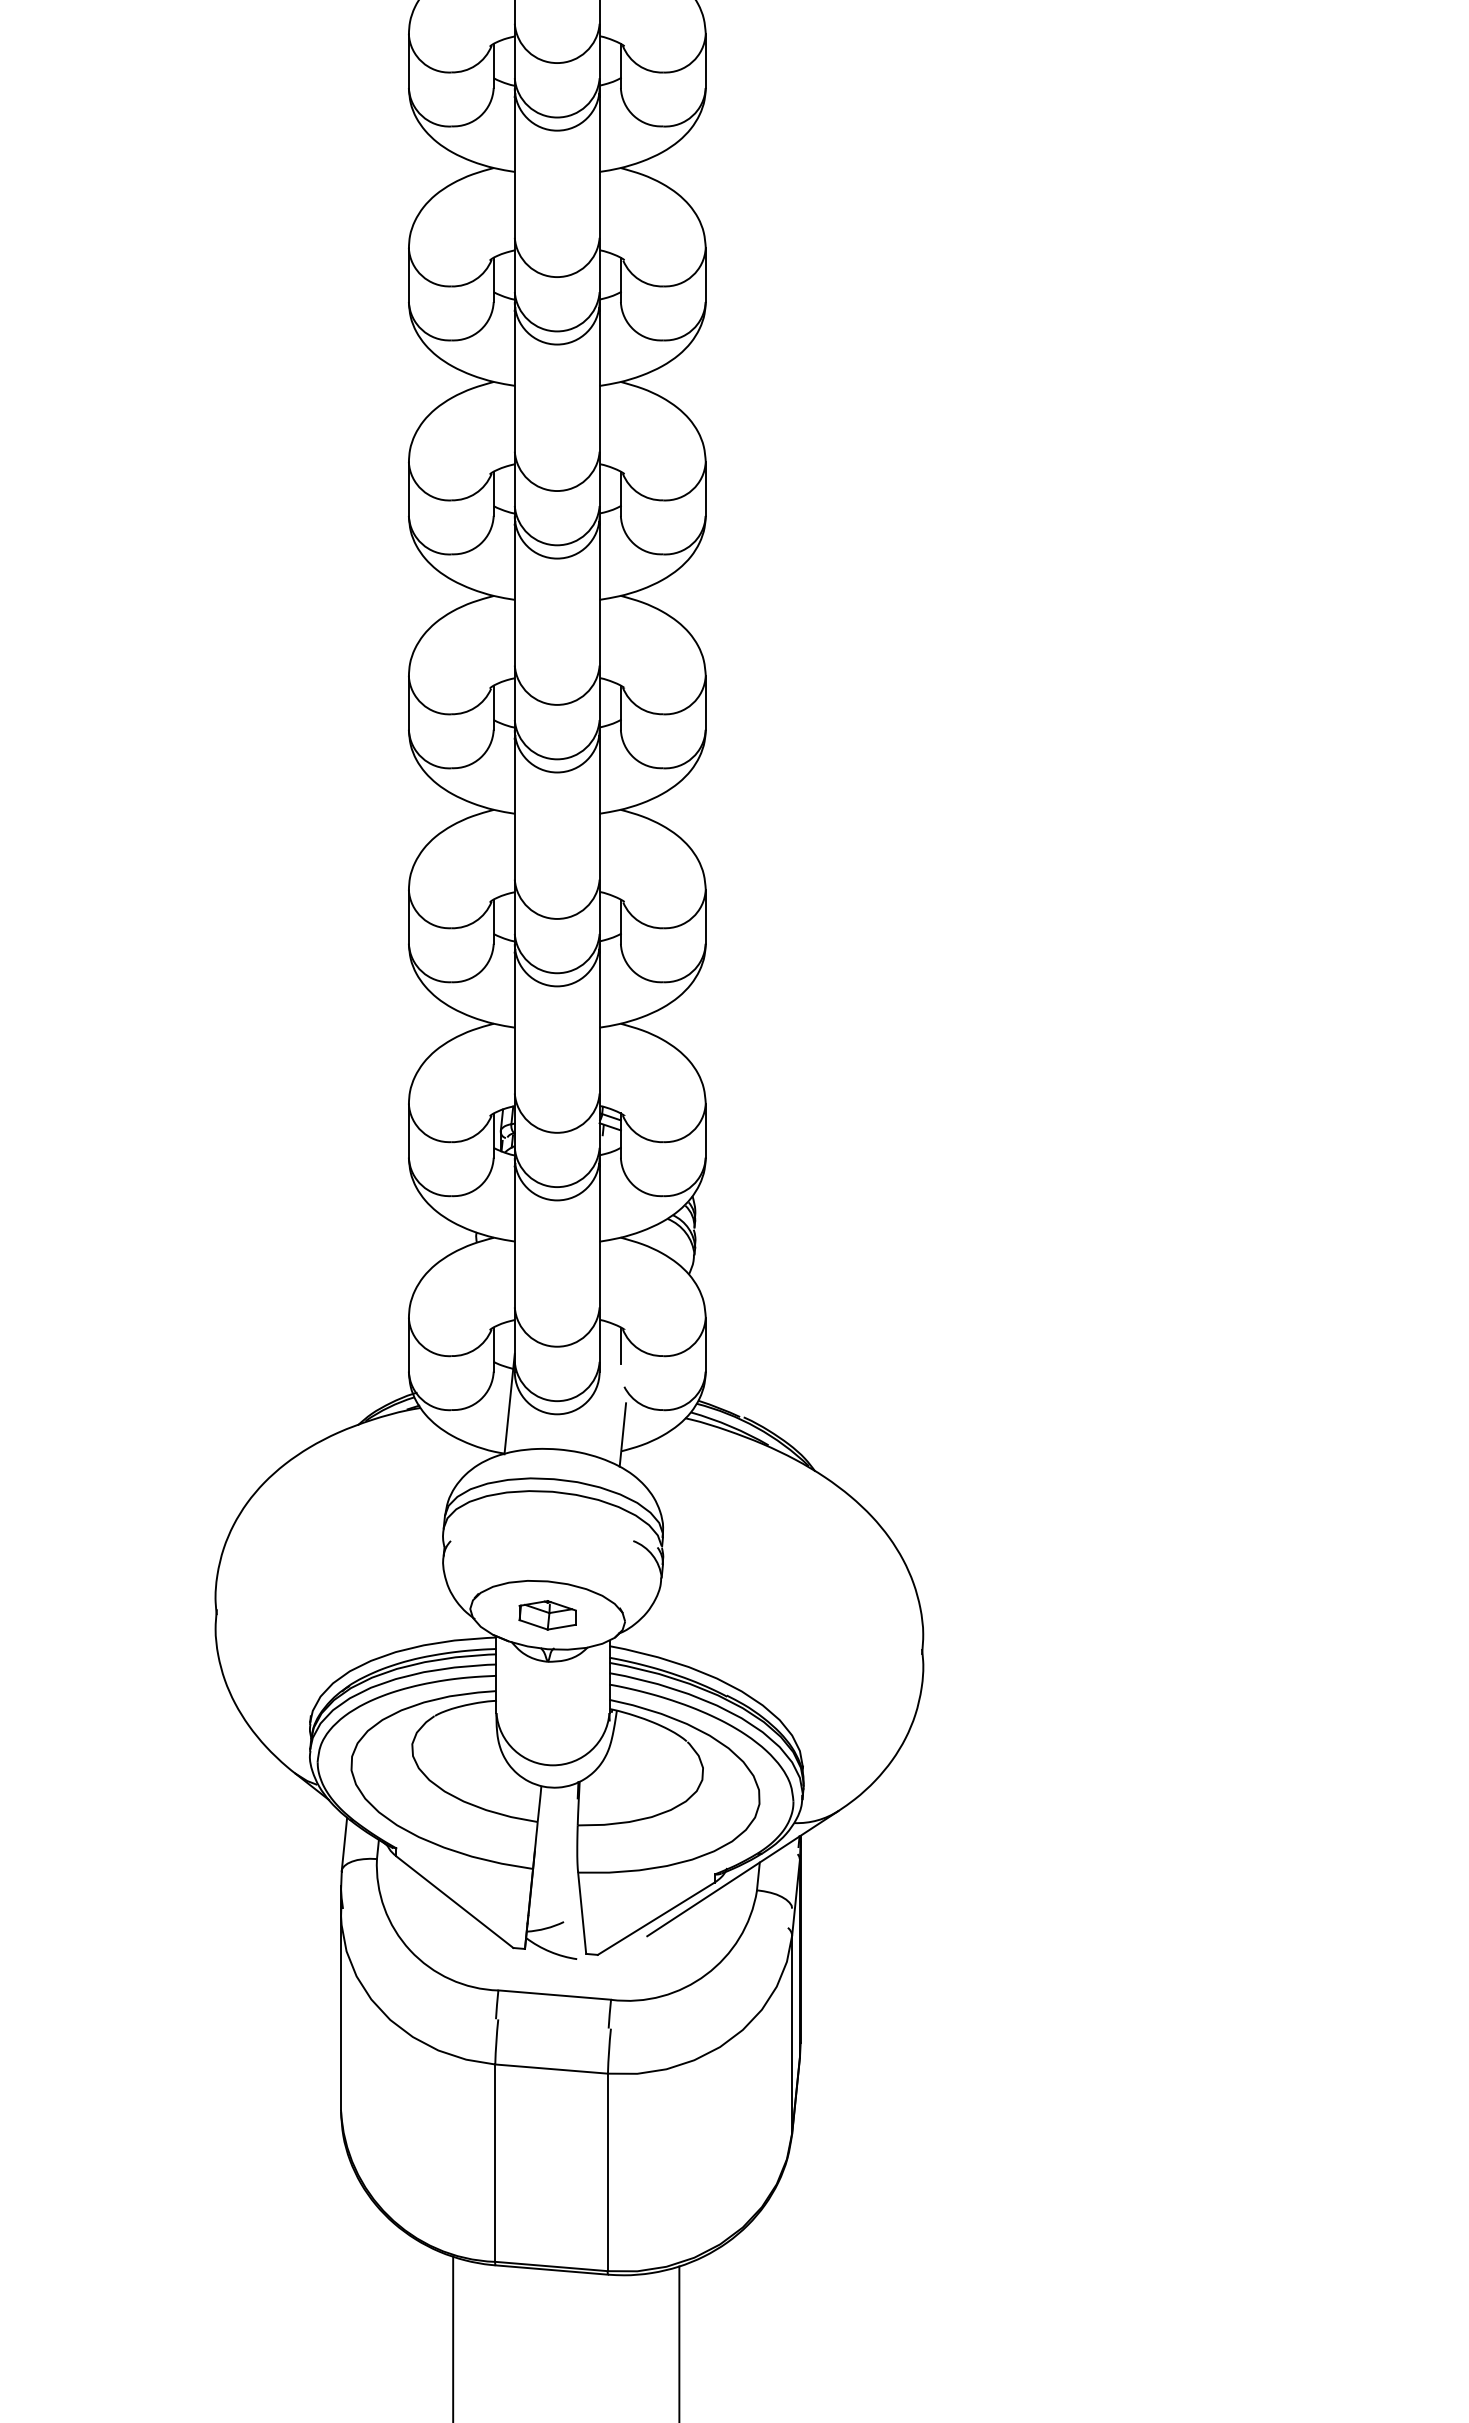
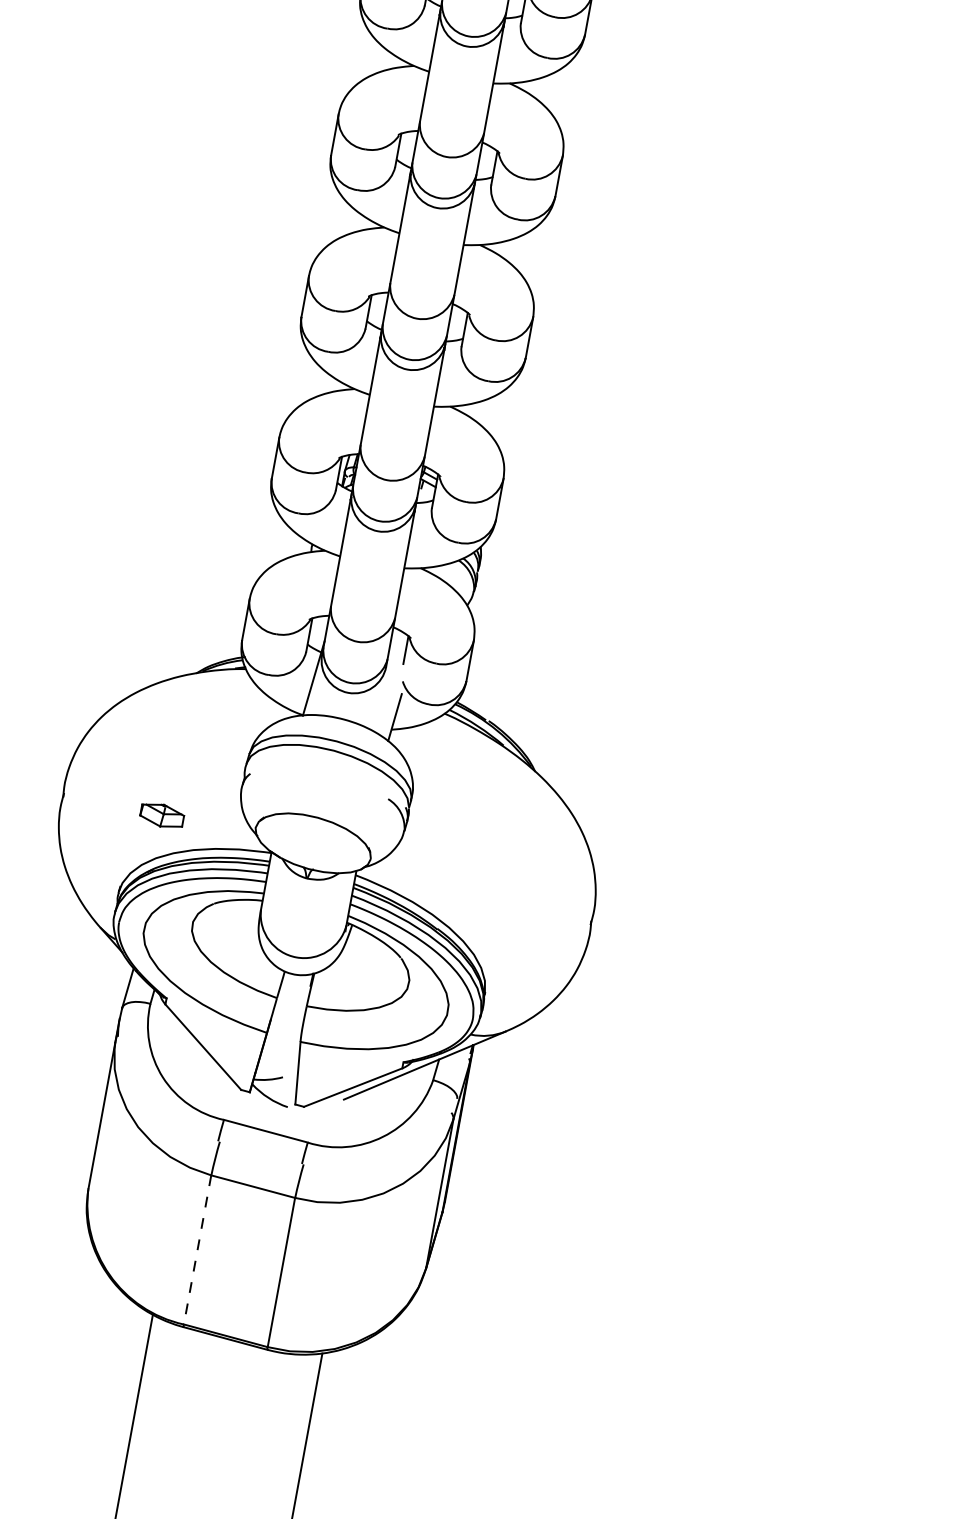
part: (547, 1615) -> (161, 815), moved
line: (495, 2163) -> (197, 1250), solid -> dashed

